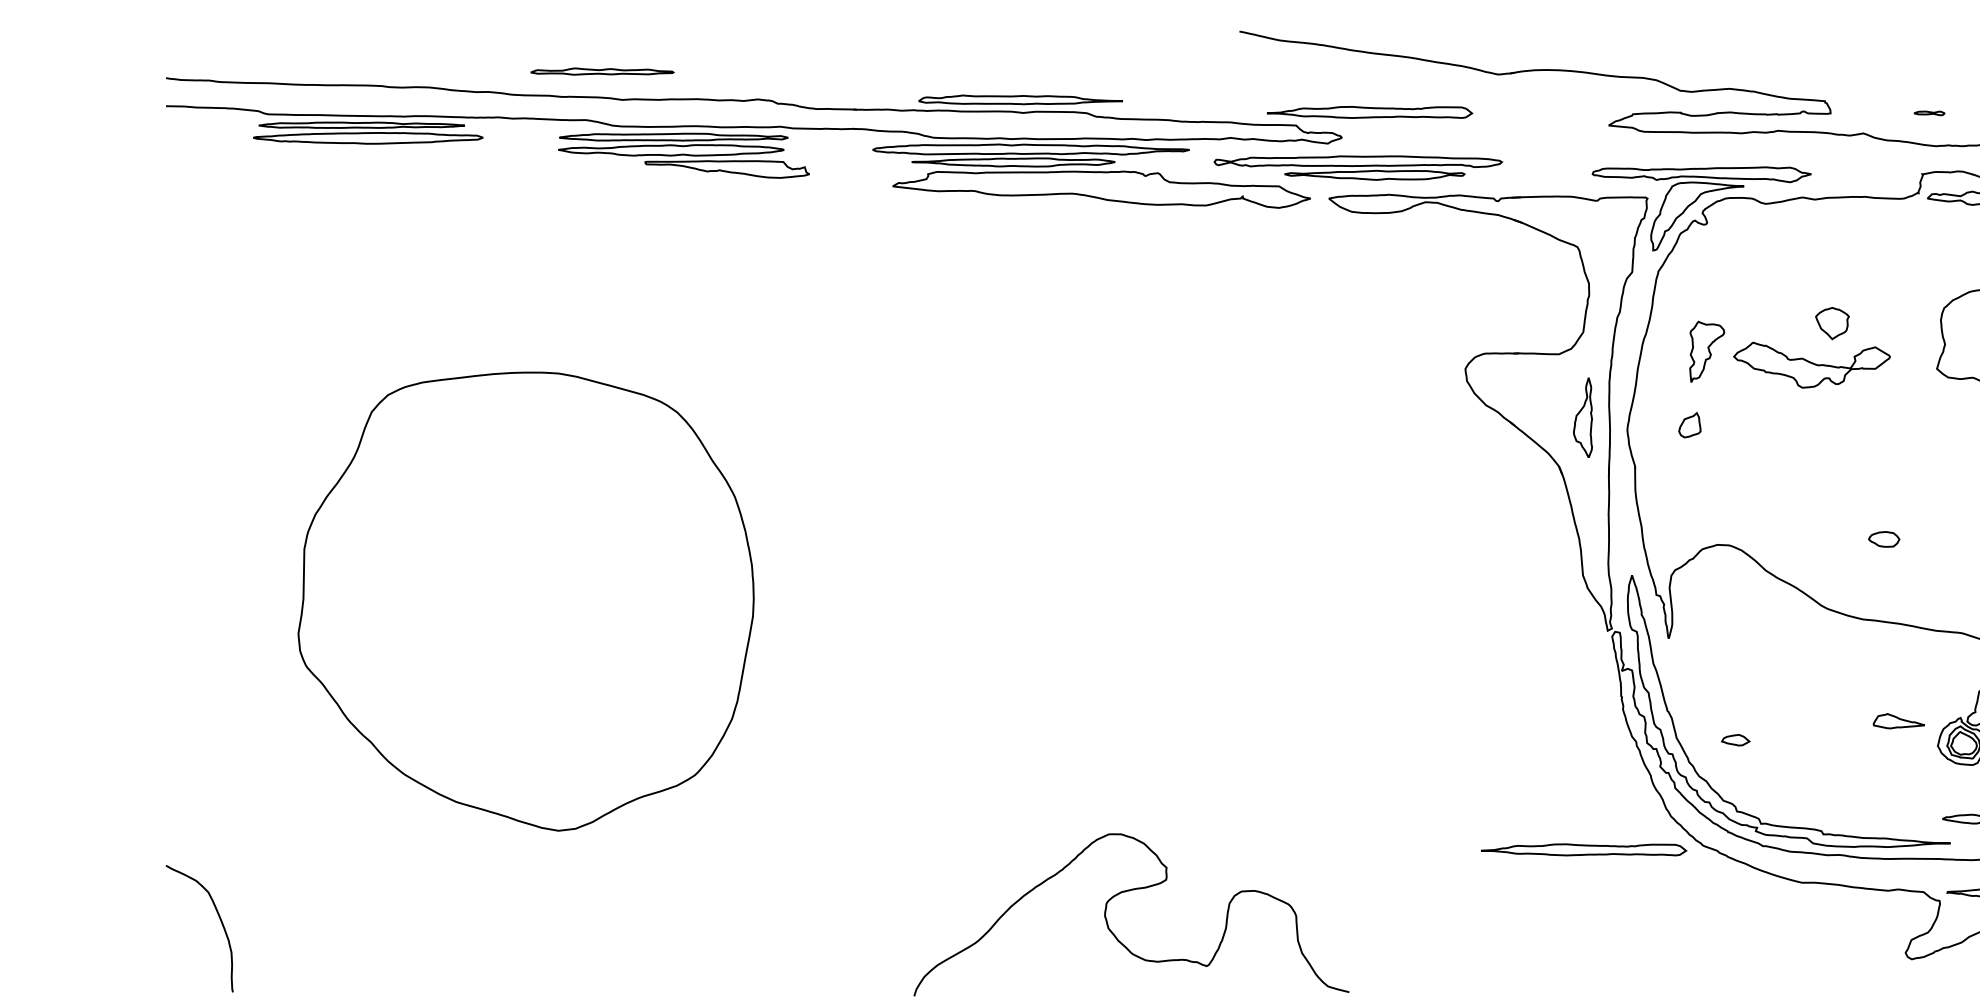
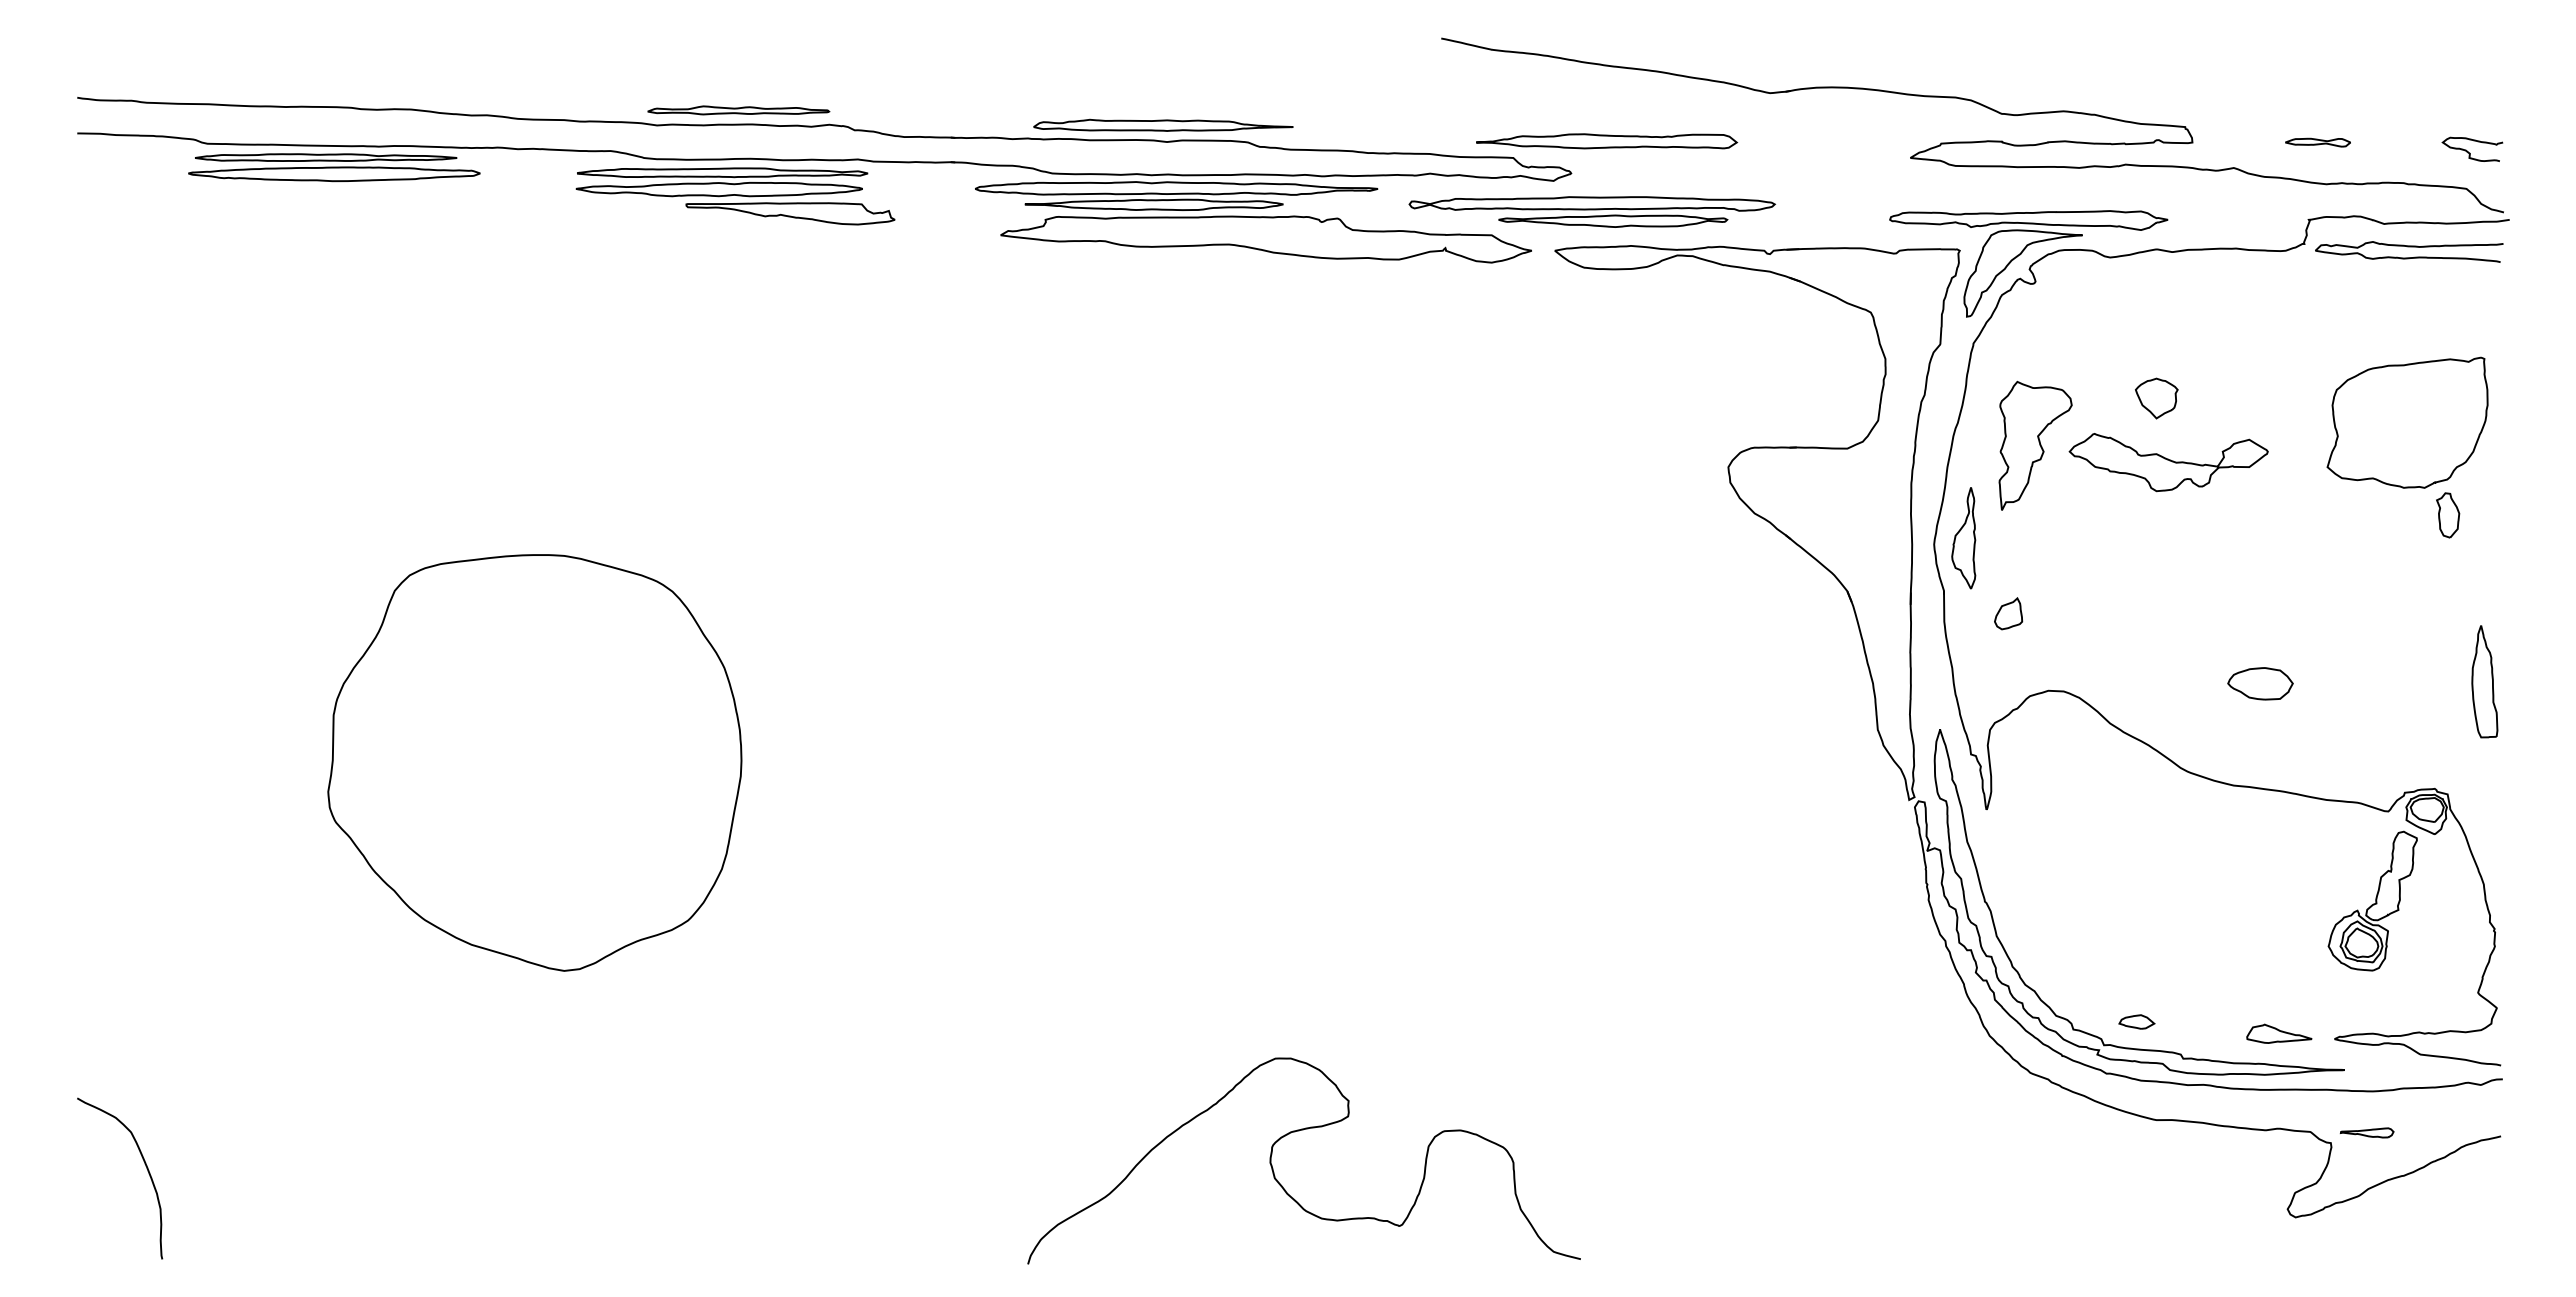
part: (602, 71) -> (738, 110), moved
part: (1929, 113) -> (2317, 142), size x1.67
part: (1832, 323) -> (2156, 398), moved
part: (1707, 351) -> (2035, 445), size x1.67
part: (1582, 417) -> (1963, 538), moved
part: (1689, 425) -> (2008, 613), moved
part: (1884, 539) -> (2260, 683), size x1.67
part: (525, 601) -> (534, 762), size x0.71
part: (1899, 720) -> (2279, 1033), moved
part: (1735, 739) -> (2136, 1021), moved
part: (1584, 850) -> (1879, 1078), removed

